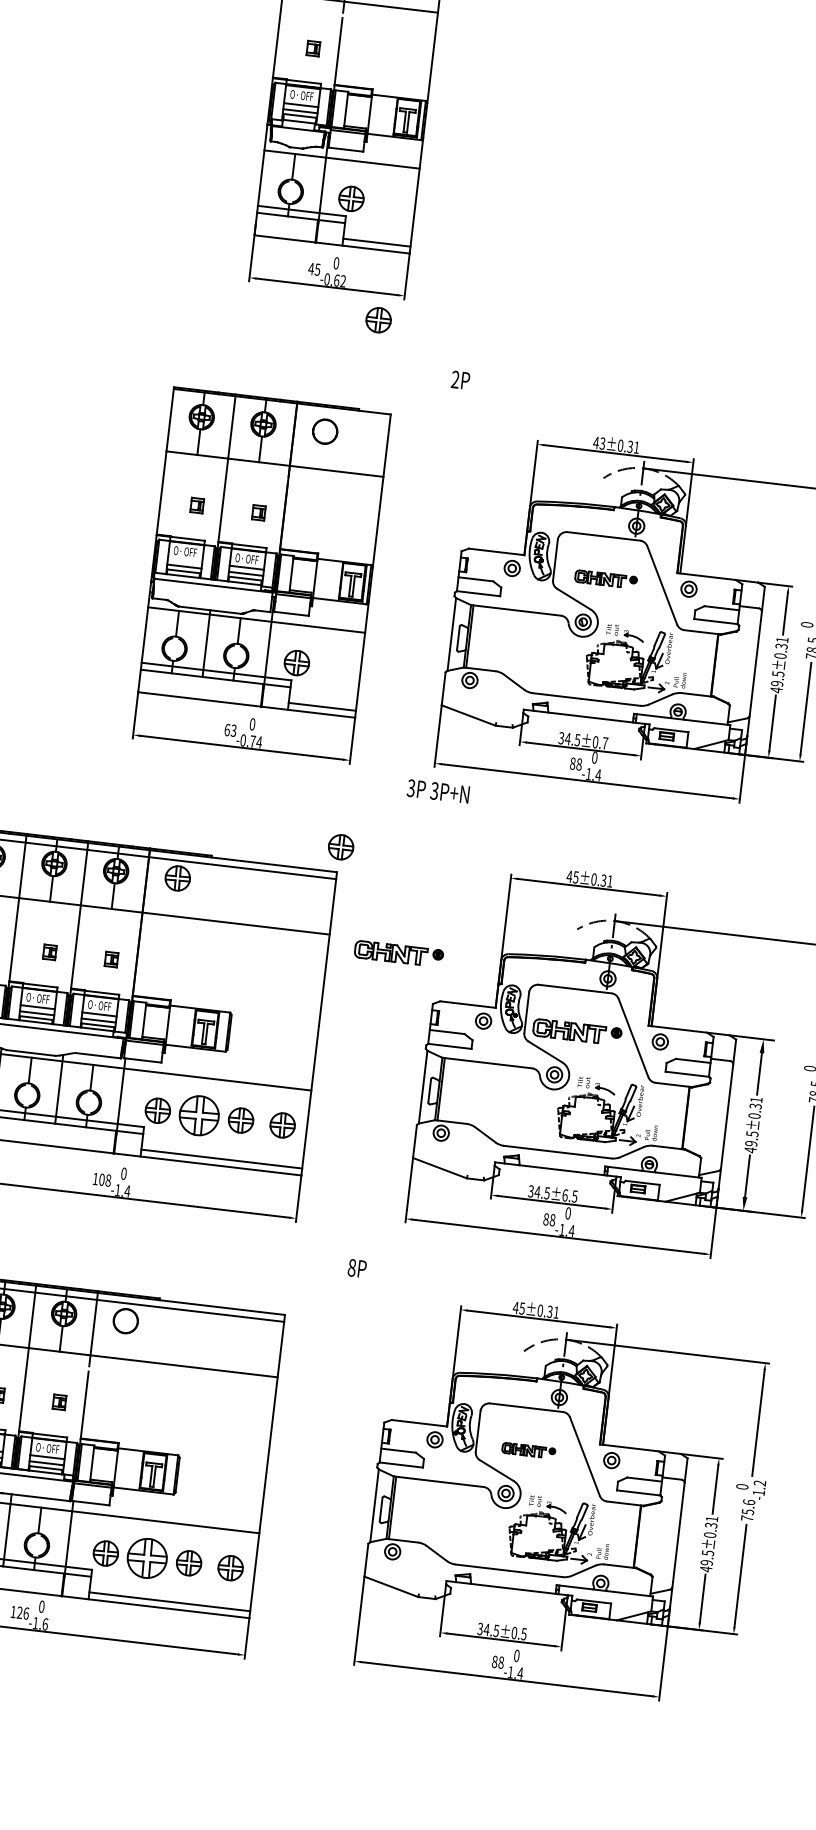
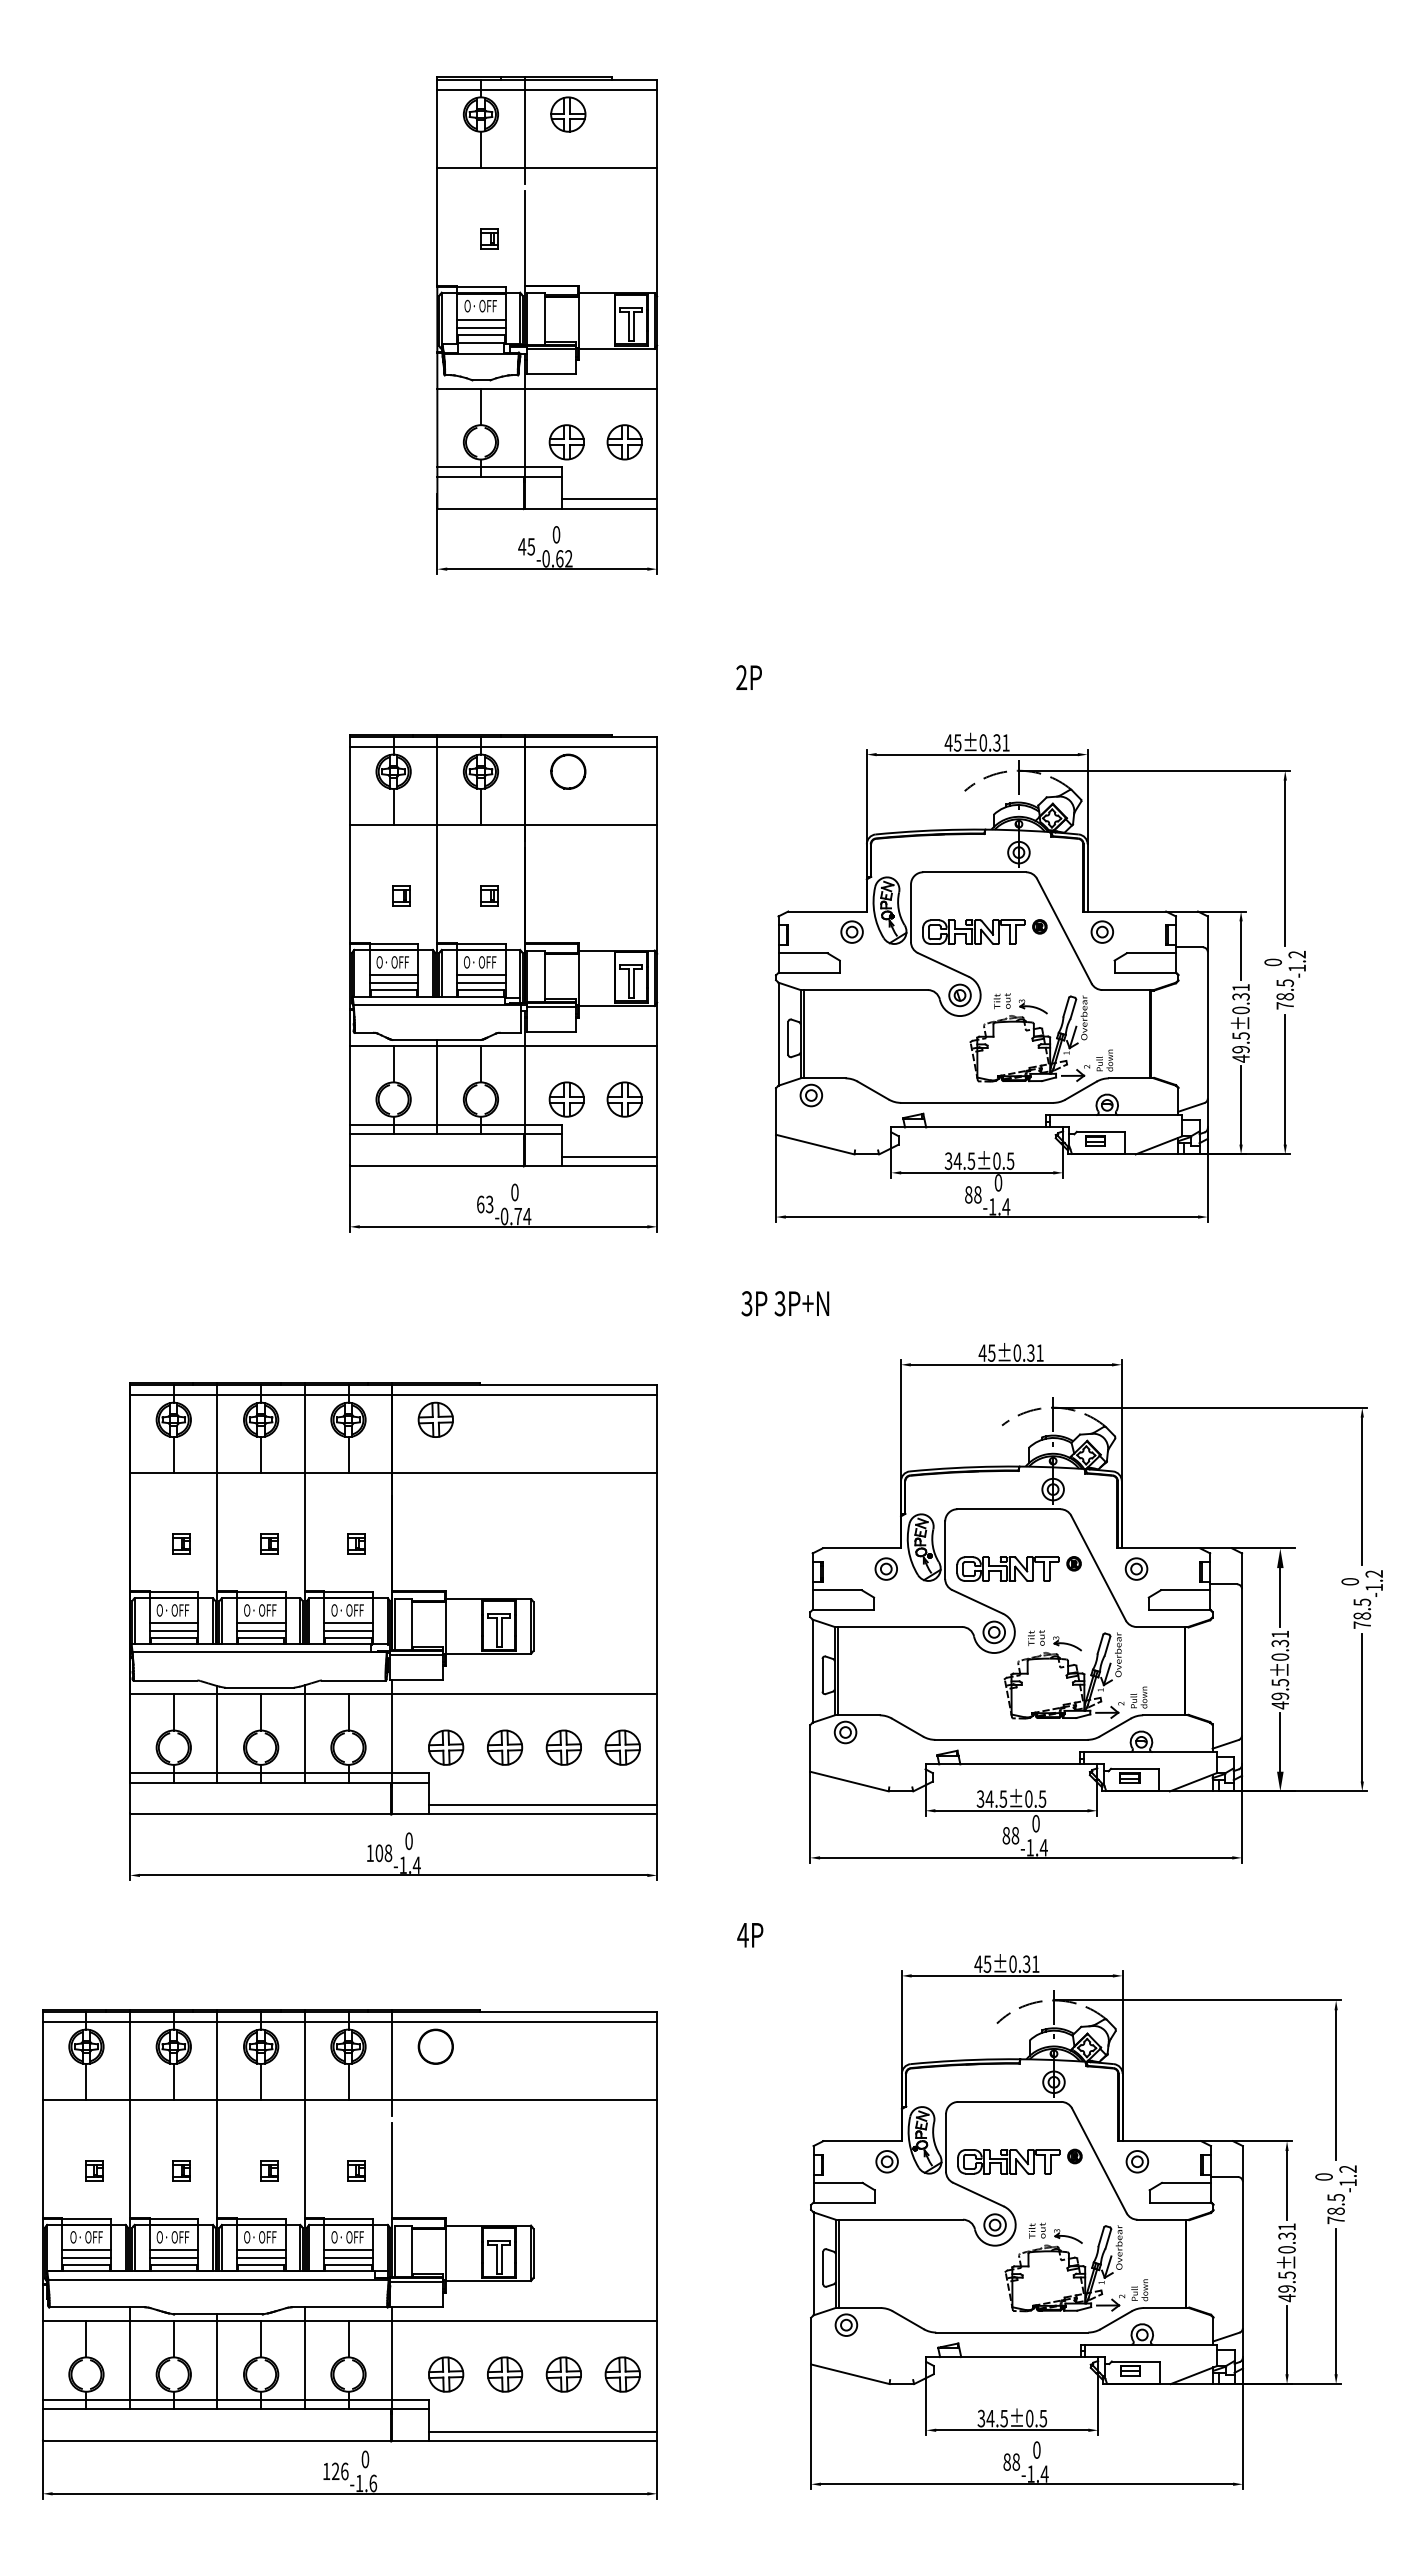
part: (378, 320) -> (624, 442), moved
line: (281, 408) -> (503, 746), added
text: (602, 443) -> (957, 742), 43±0.31 -> 45±0.31
line: (184, 560) -> (393, 974), added
part: (605, 579) -> (984, 931), size x1.43
text: (605, 742) -> (1010, 1160), 34.5±0.7 -> 34.5±0.5
text: (438, 791) -> (785, 1303), moved
part: (340, 847) -> (624, 1099), moved
part: (398, 953) -> (756, 1488), removed
part: (199, 1115) -> (505, 1747), size x0.62
text: (564, 1194) -> (1028, 1798), 34.5±6.5 -> 34.5±0.5
text: (351, 1267) -> (742, 1934), 8P -> 4P
part: (528, 1450) -> (1019, 2161), size x1.67
text: (748, 1507) -> (1335, 2204), 75.6 -> 78.5
part: (147, 1558) -> (505, 2374), size x0.62

